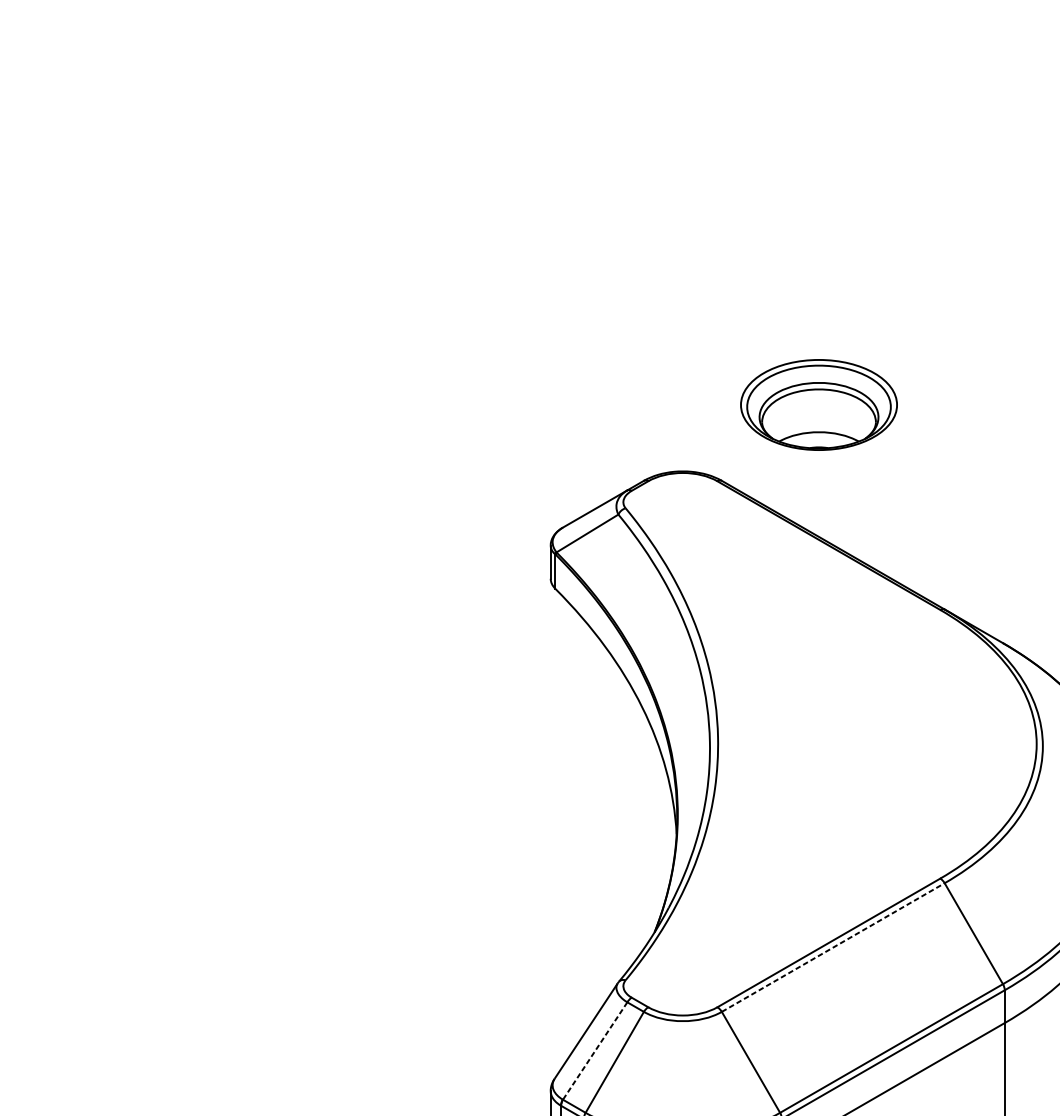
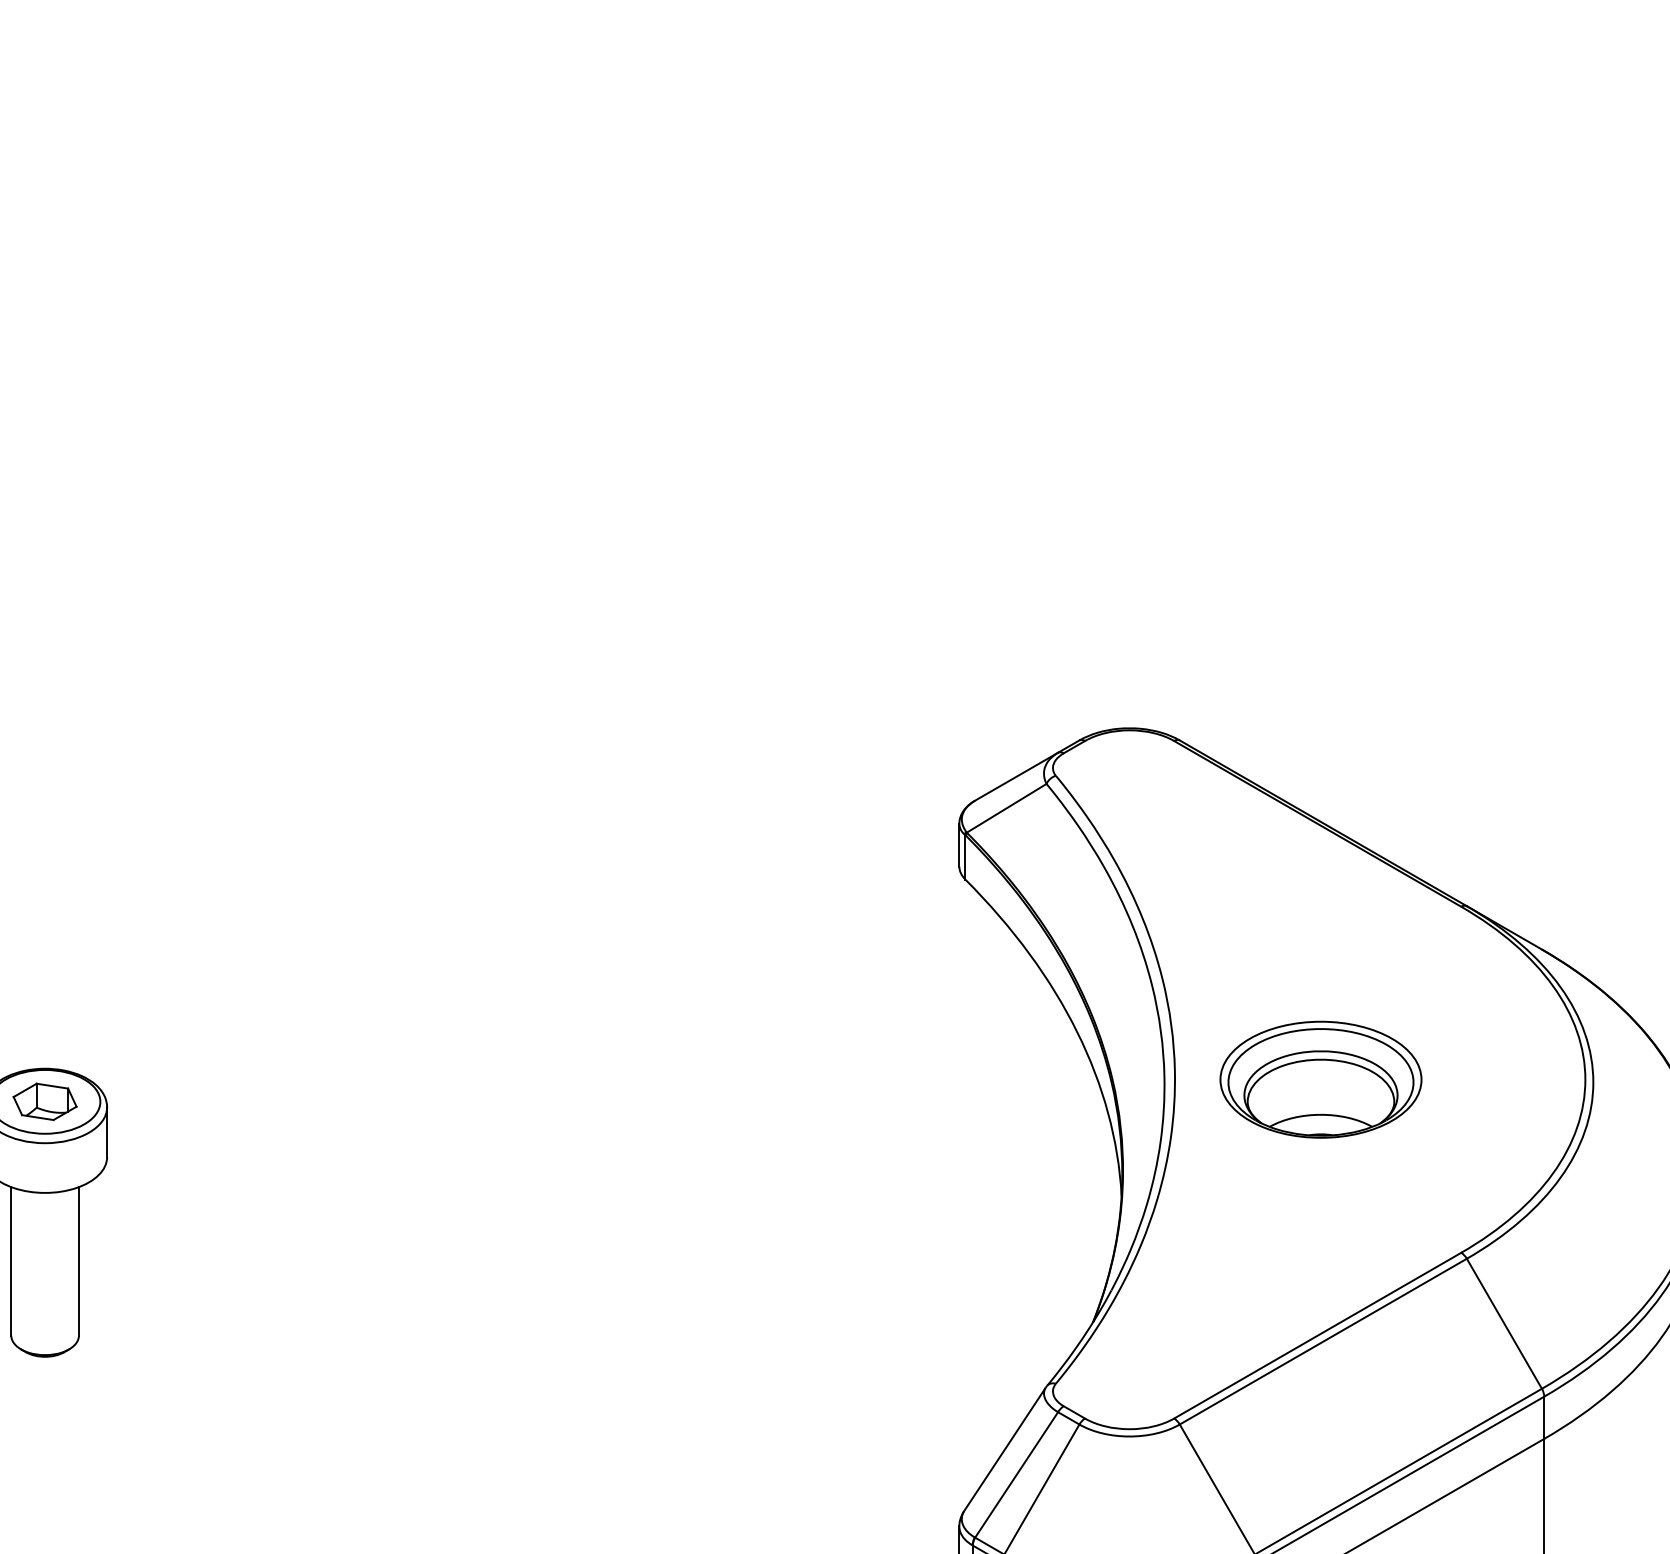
part: (818, 404) -> (1320, 1079), moved
line: (833, 947) -> (1323, 1341), dashed -> solid
line: (595, 1051) -> (1016, 1475), dashed -> solid

